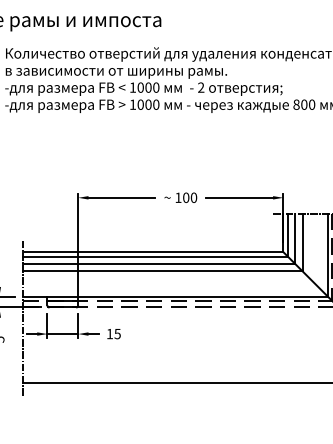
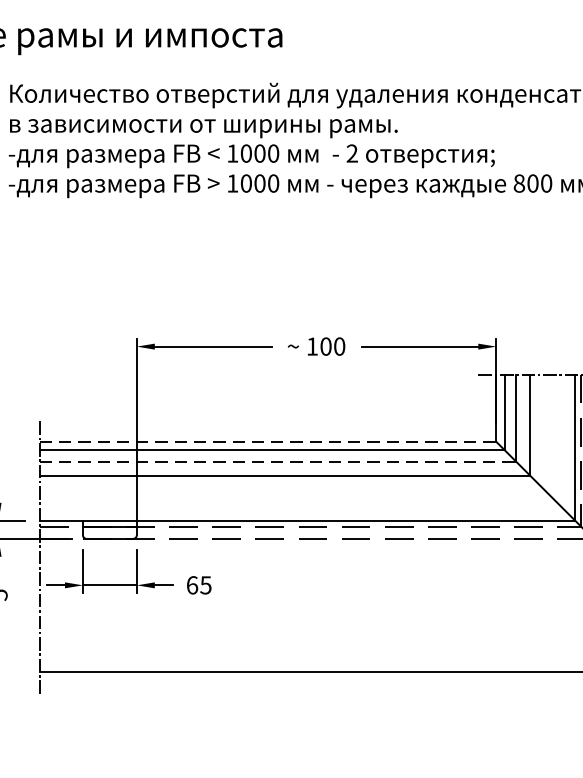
line: (153, 252) -> (268, 442), solid -> dashed
line: (159, 263) -> (279, 461), solid -> dashed
text: (109, 333) -> (191, 584), 15 -> 65

